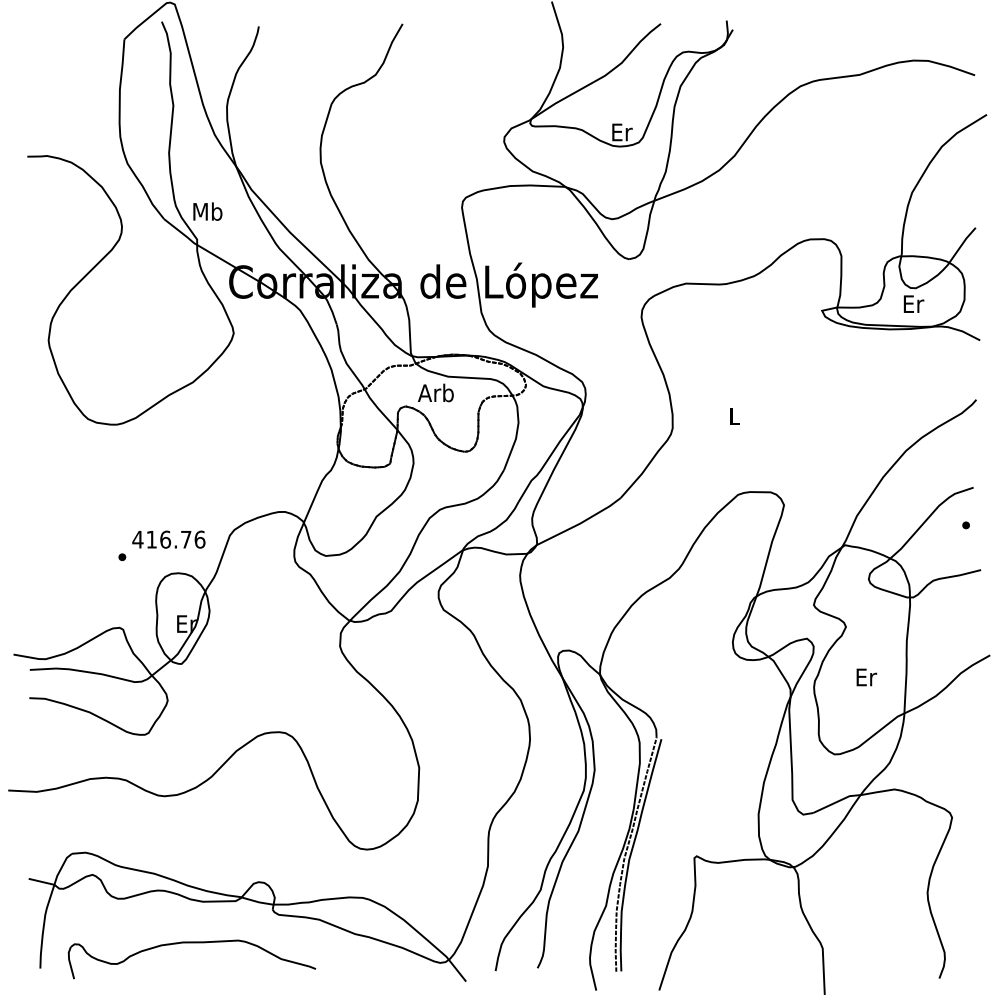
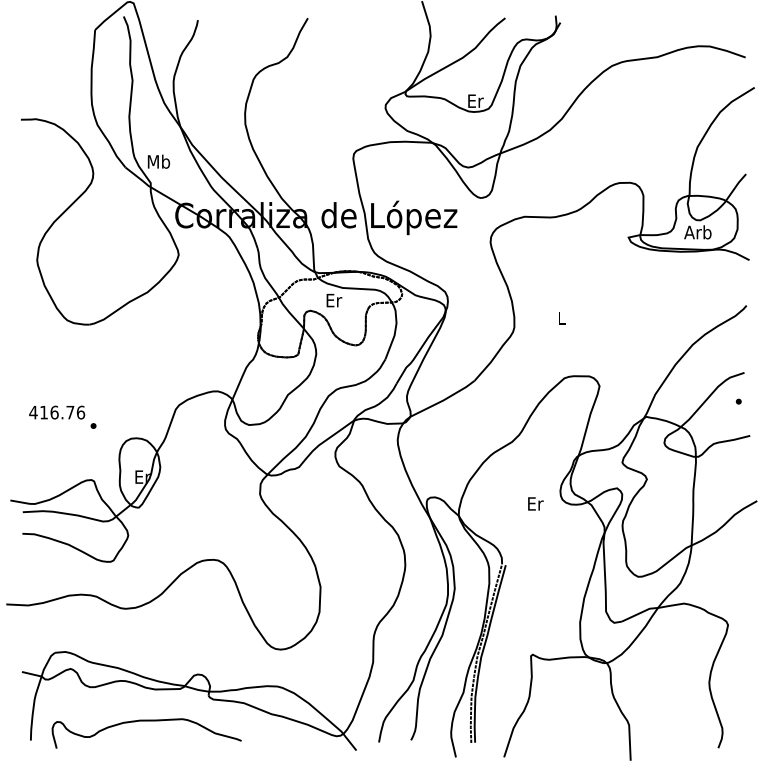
text: (912, 304) -> (697, 232), Er -> Arb
text: (434, 393) -> (332, 300), Arb -> Er
text: (169, 539) -> (57, 412), moved
text: (866, 676) -> (535, 503), moved

